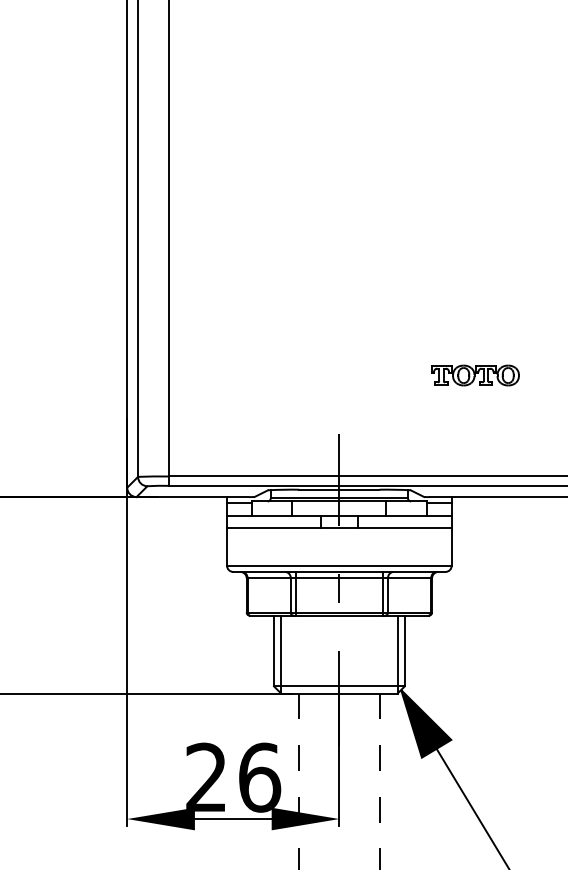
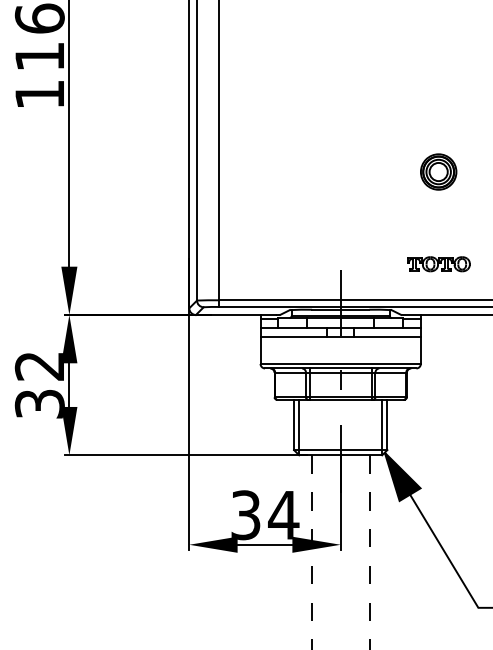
part: (476, 296) -> (438, 171), added
part: (475, 375) -> (438, 264), moved
text: (234, 778) -> (265, 515), 26 -> 34

